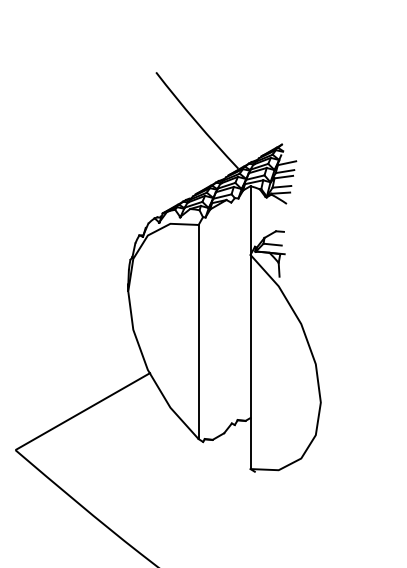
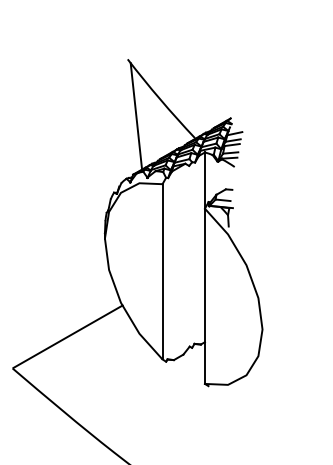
line: (166, 142) -> (136, 116), added

